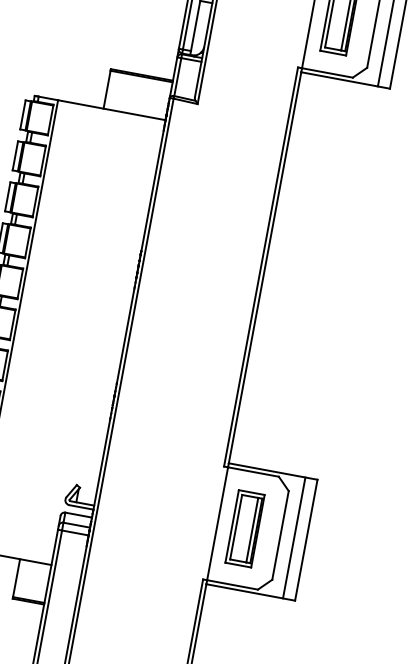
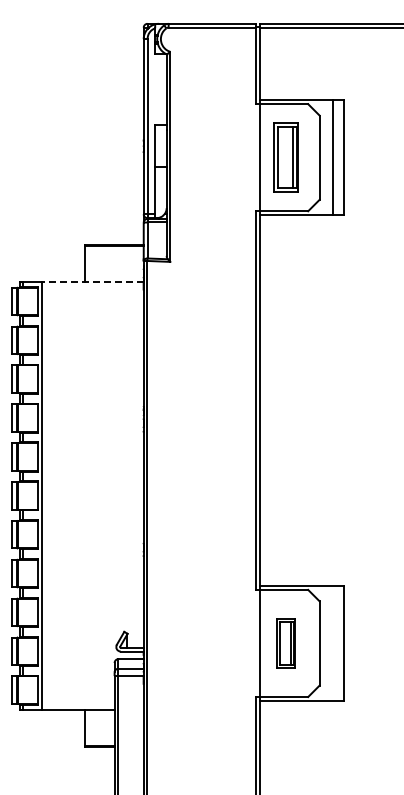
line: (111, 110) -> (92, 282), solid -> dashed
part: (244, 528) -> (285, 643), size x0.7
line: (294, 537) -> (332, 643), removed

